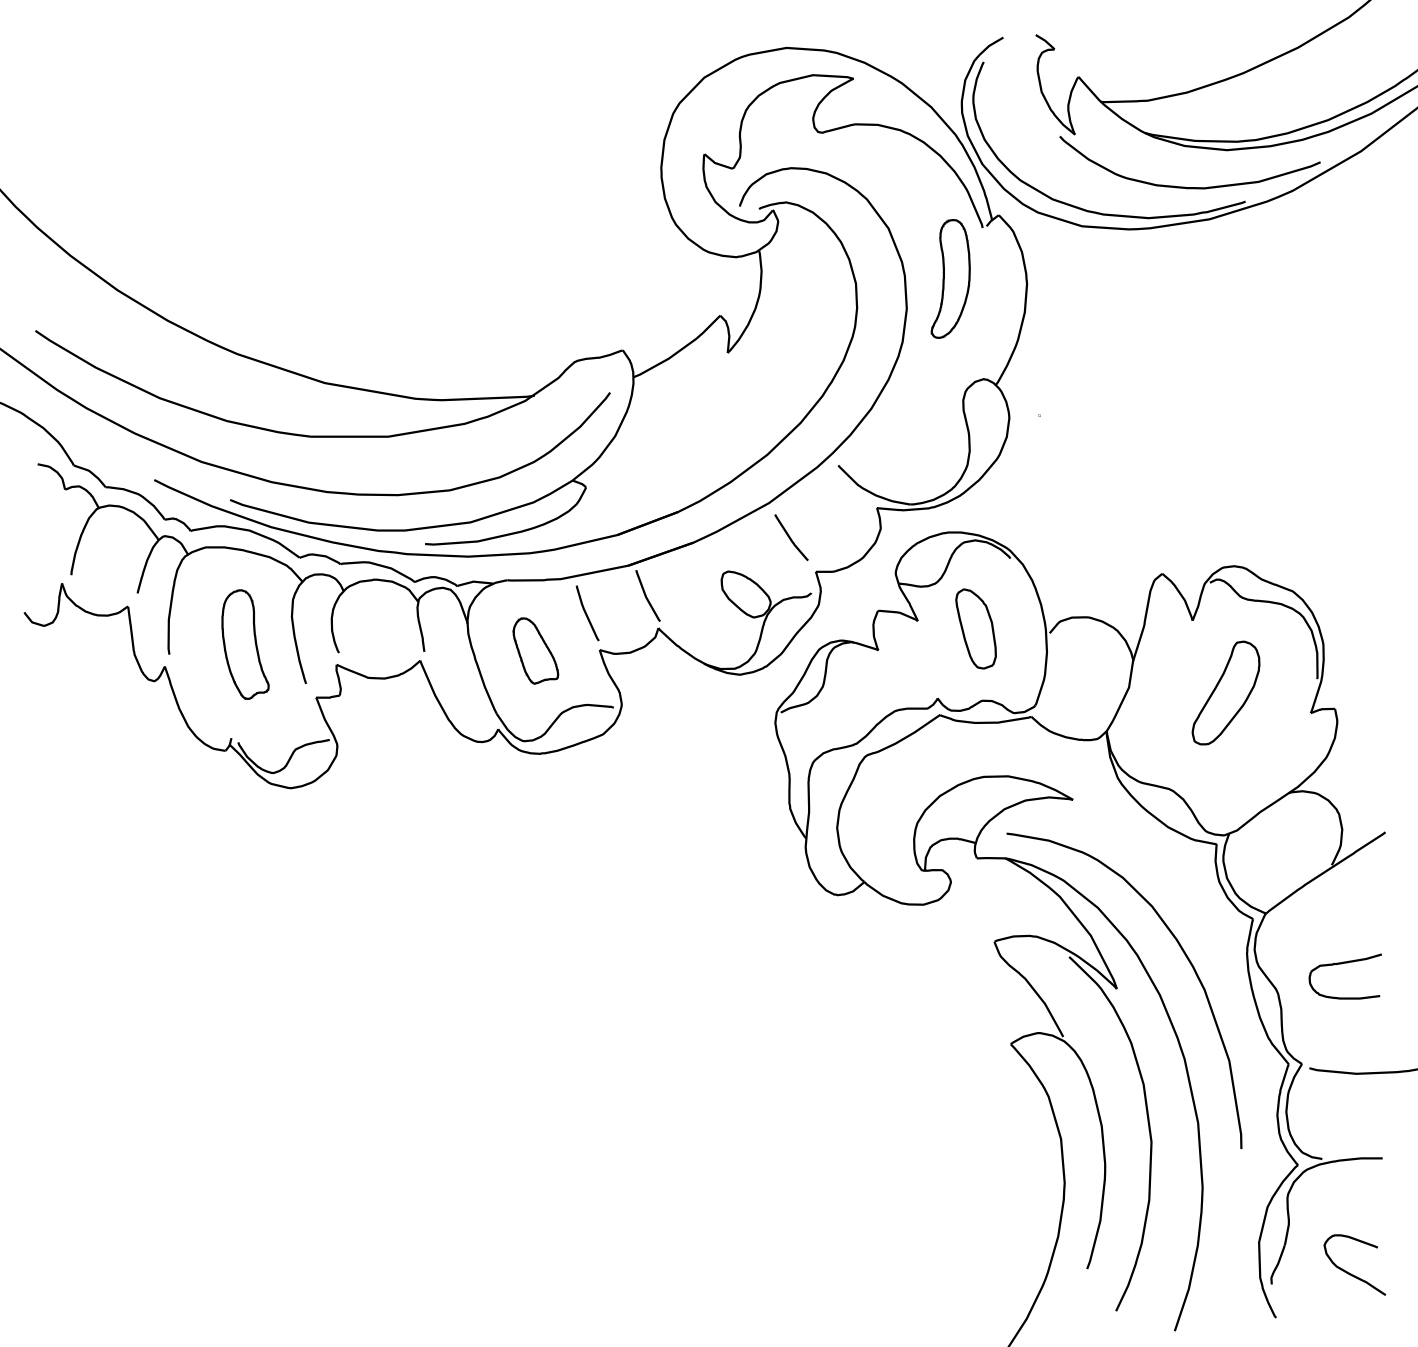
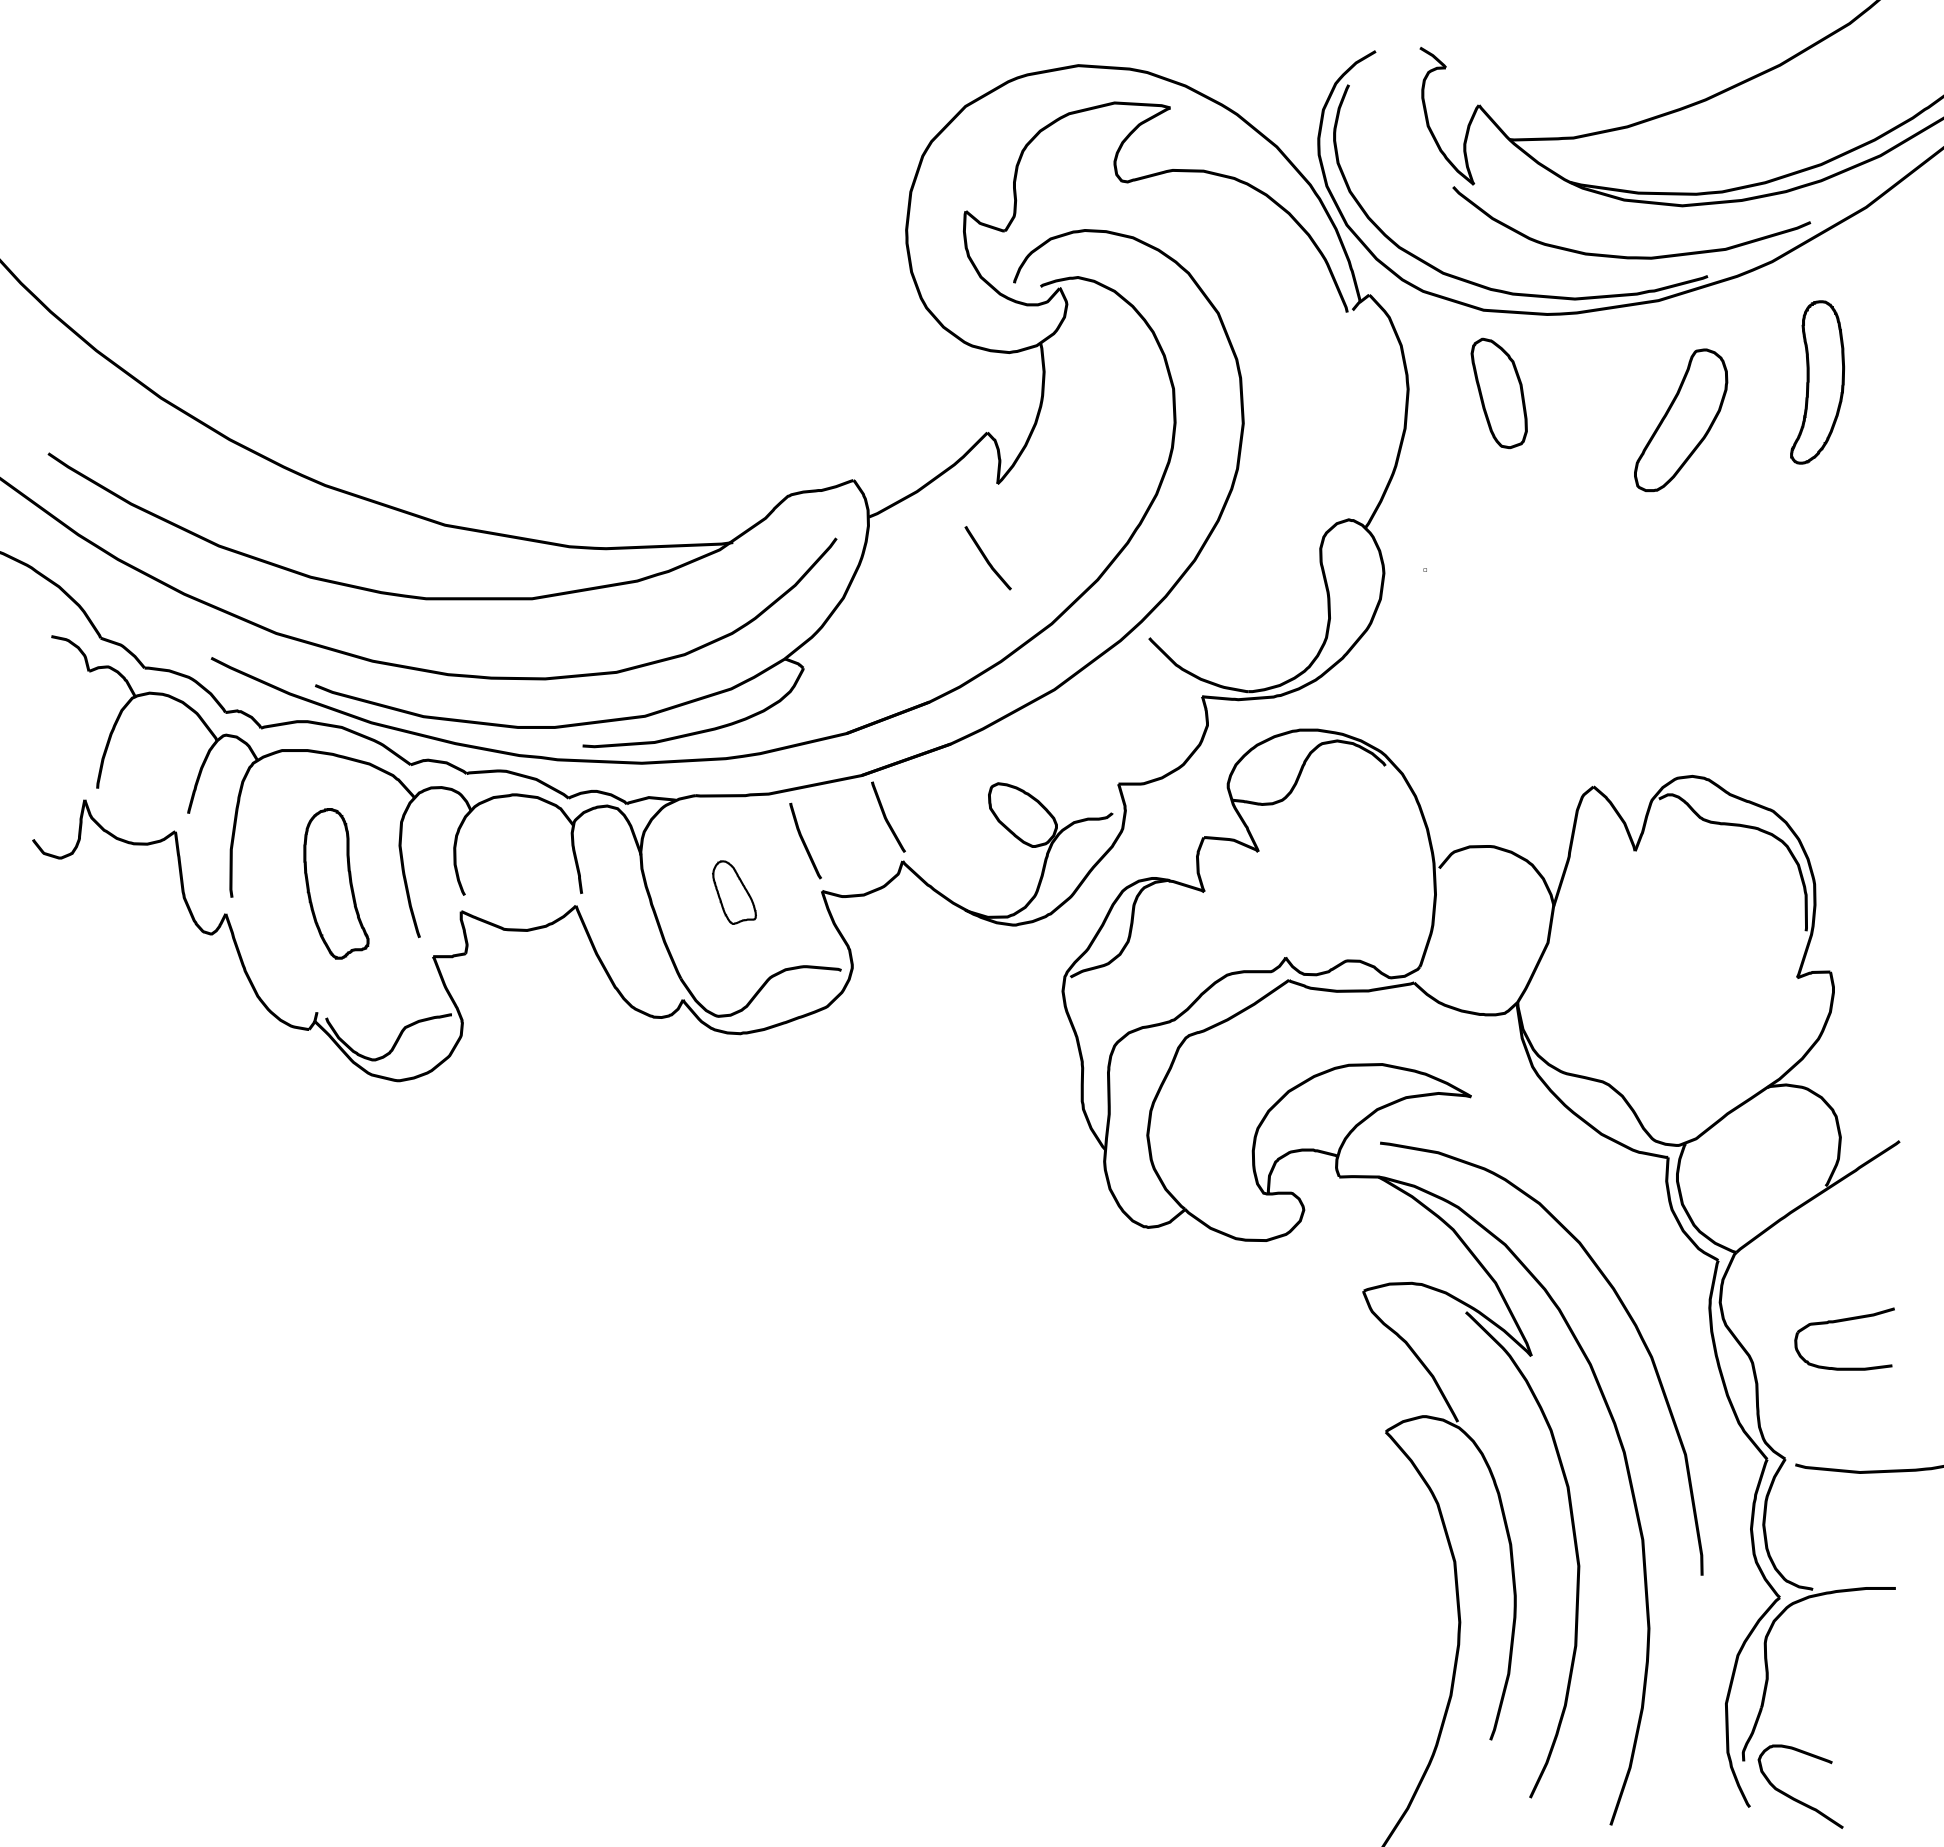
part: (950, 279) -> (1817, 382), moved
curve: (791, 537) -> (987, 558), moved
part: (975, 629) -> (1498, 393), moved
part: (535, 650) -> (734, 892), size x0.7
part: (1226, 693) -> (1681, 420), moved
curve: (1350, 1272) -> (1794, 1797), moved

